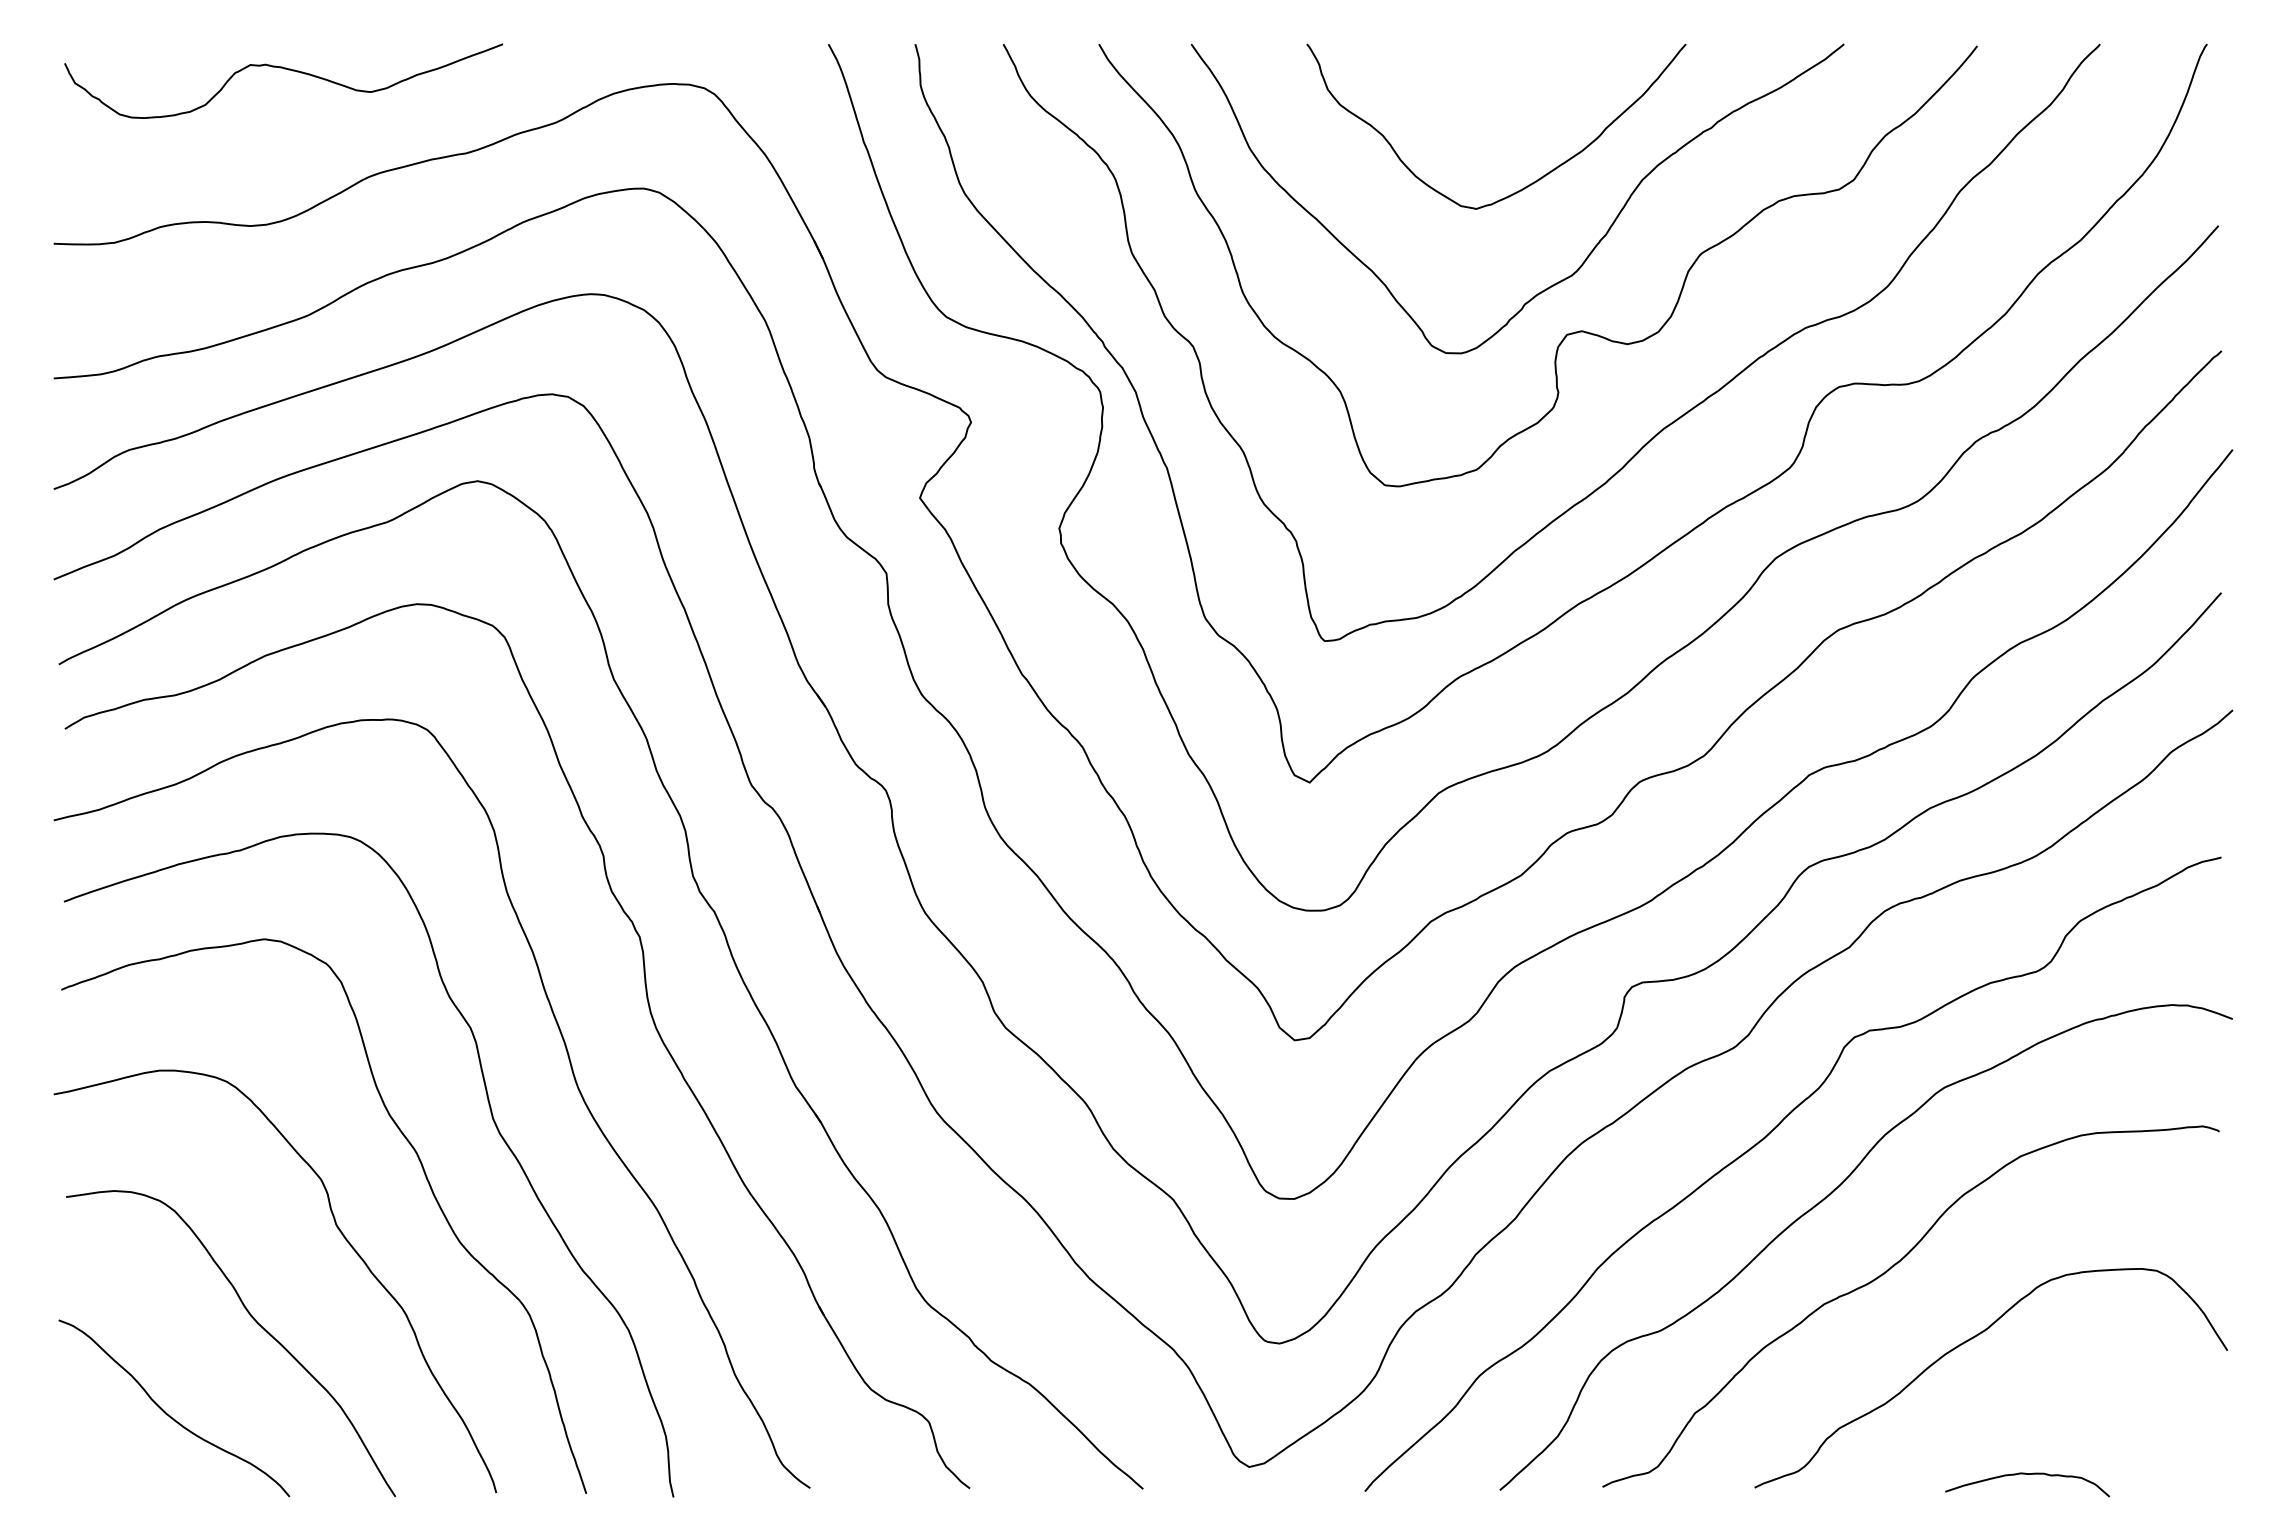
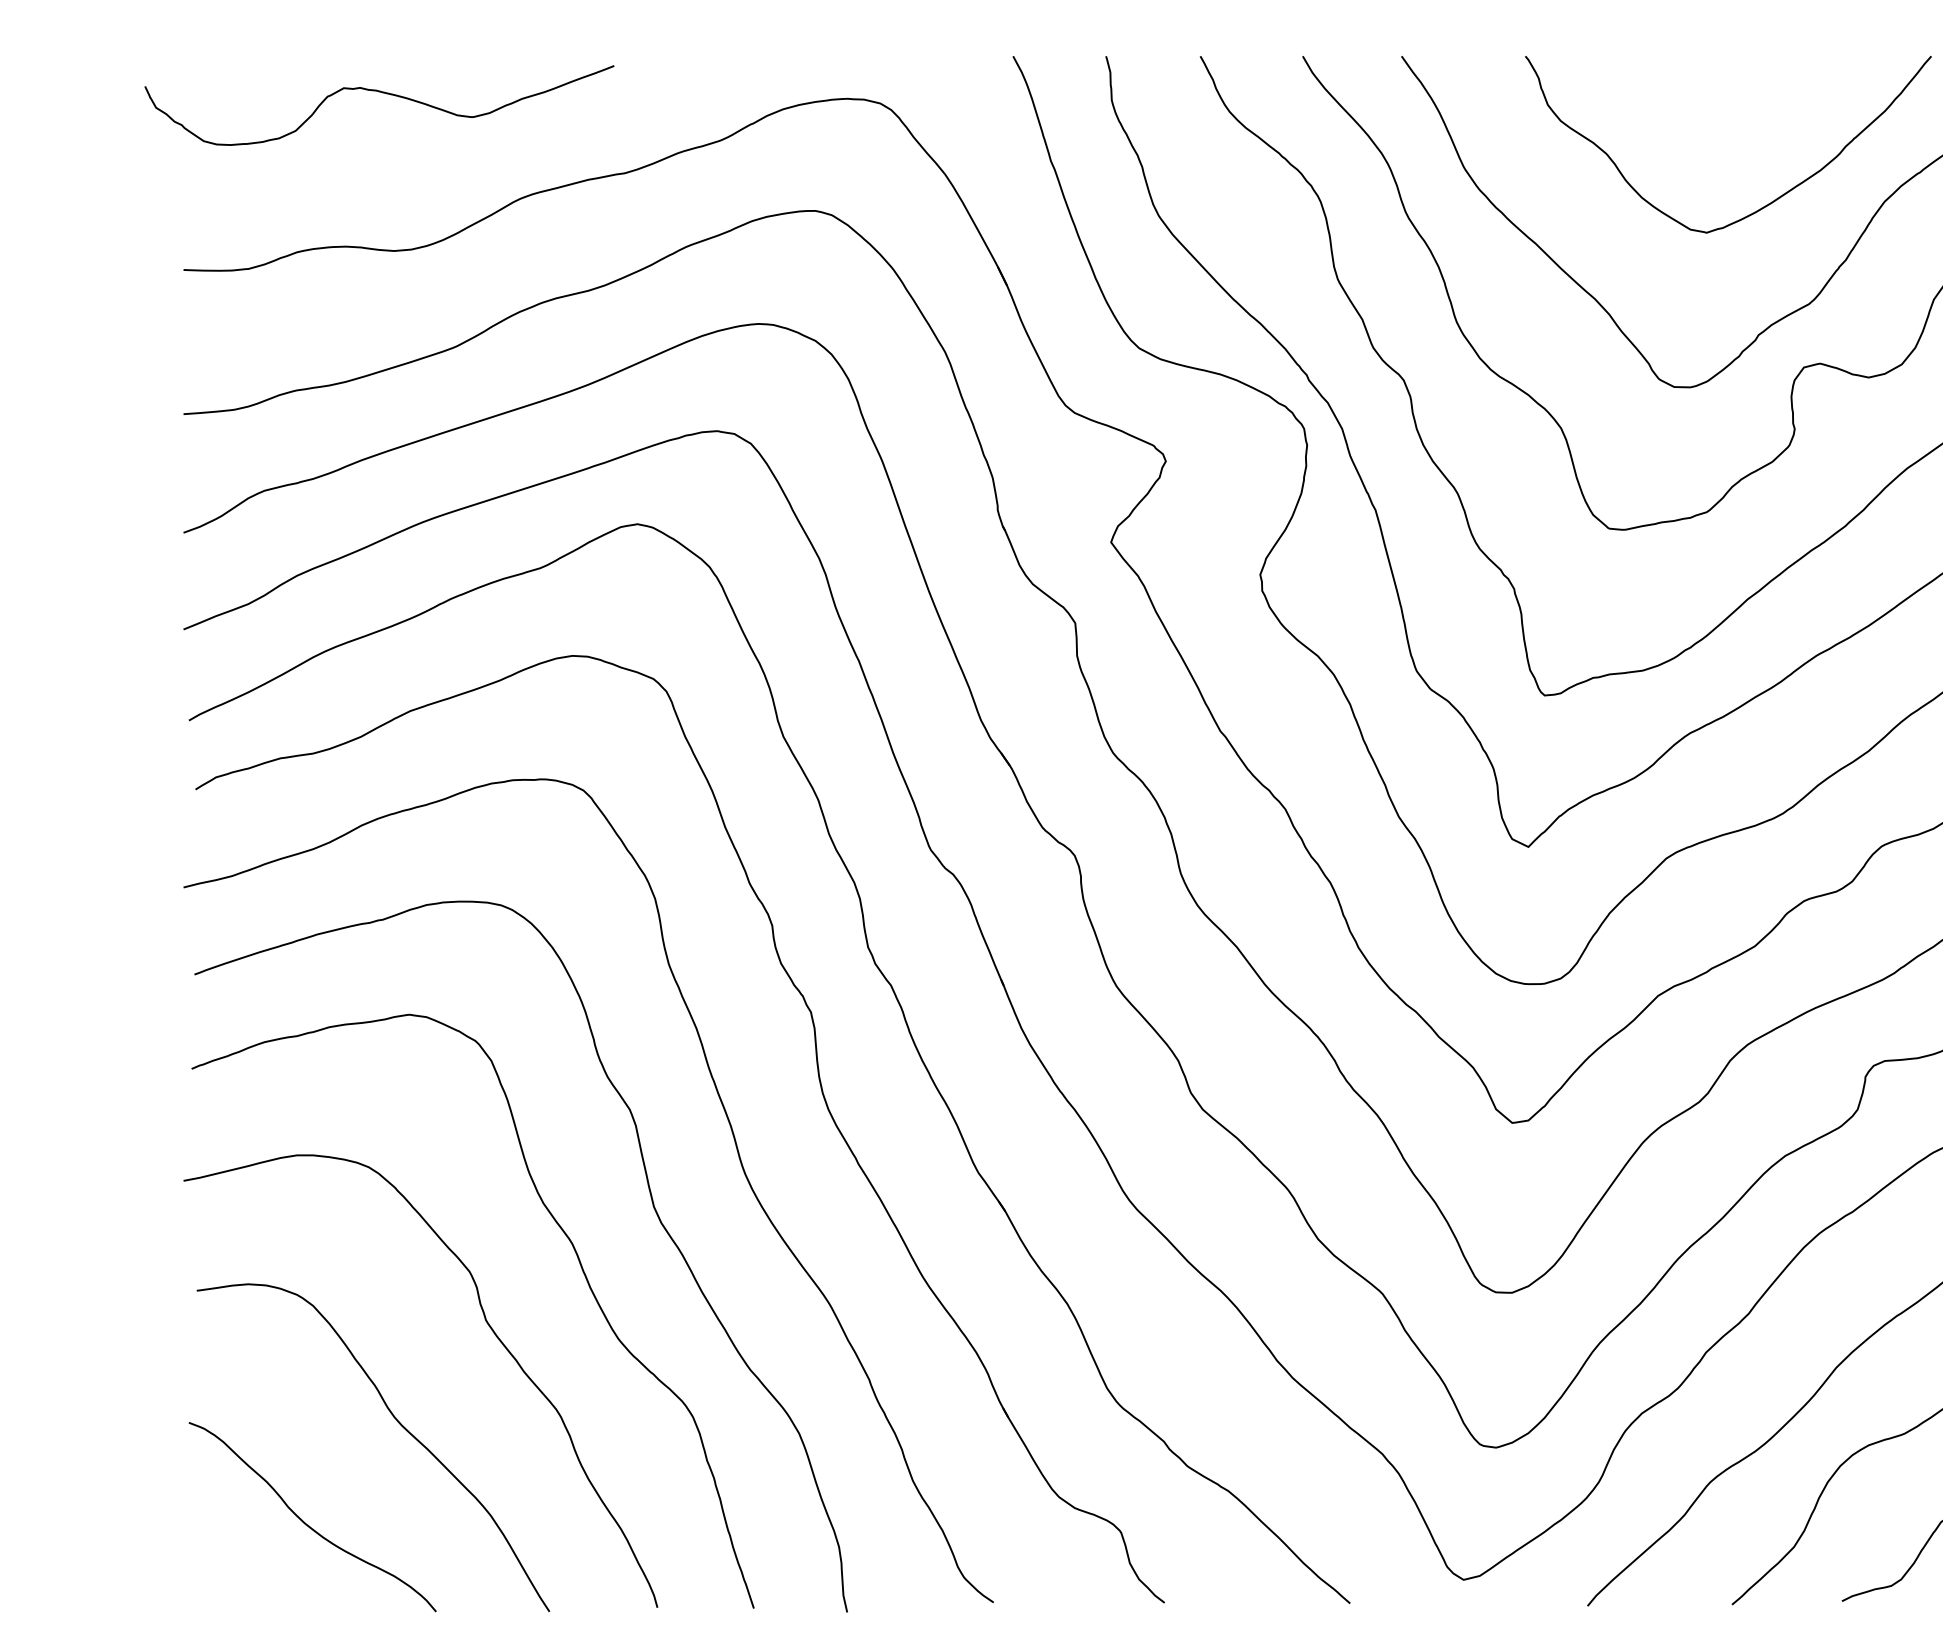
curve: (284, 69) -> (380, 93), moved

